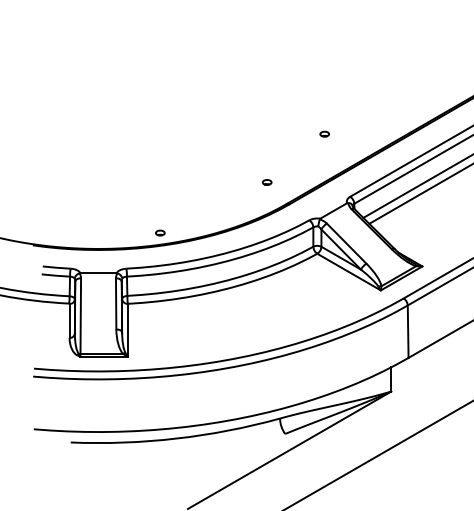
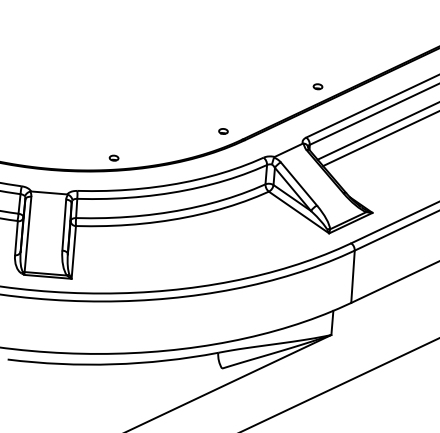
part: (324, 133) -> (317, 86), moved
part: (266, 182) -> (222, 131), moved

